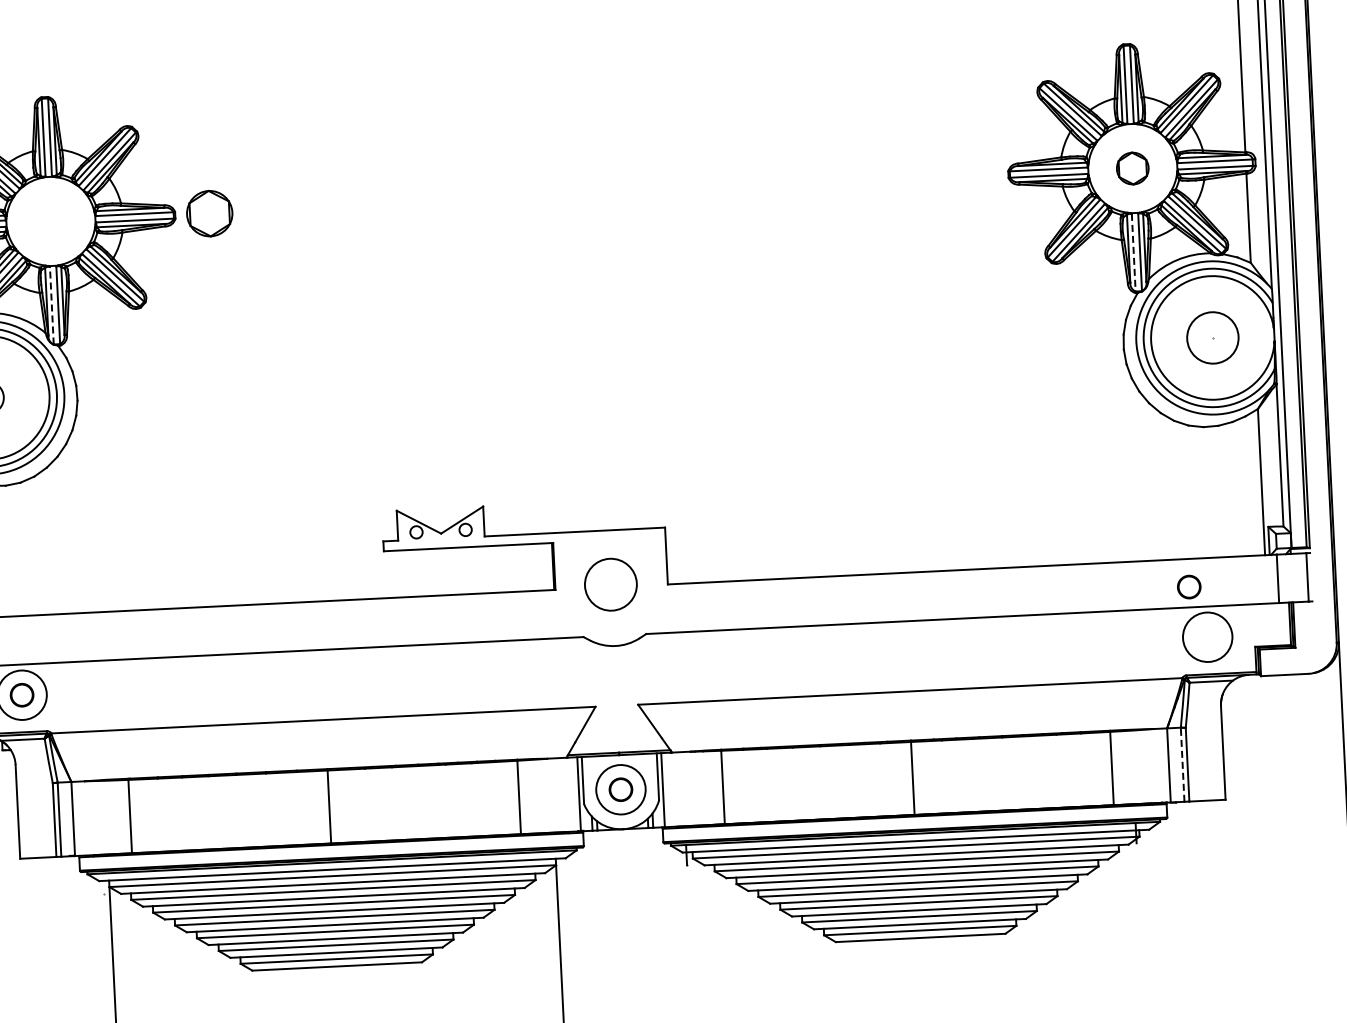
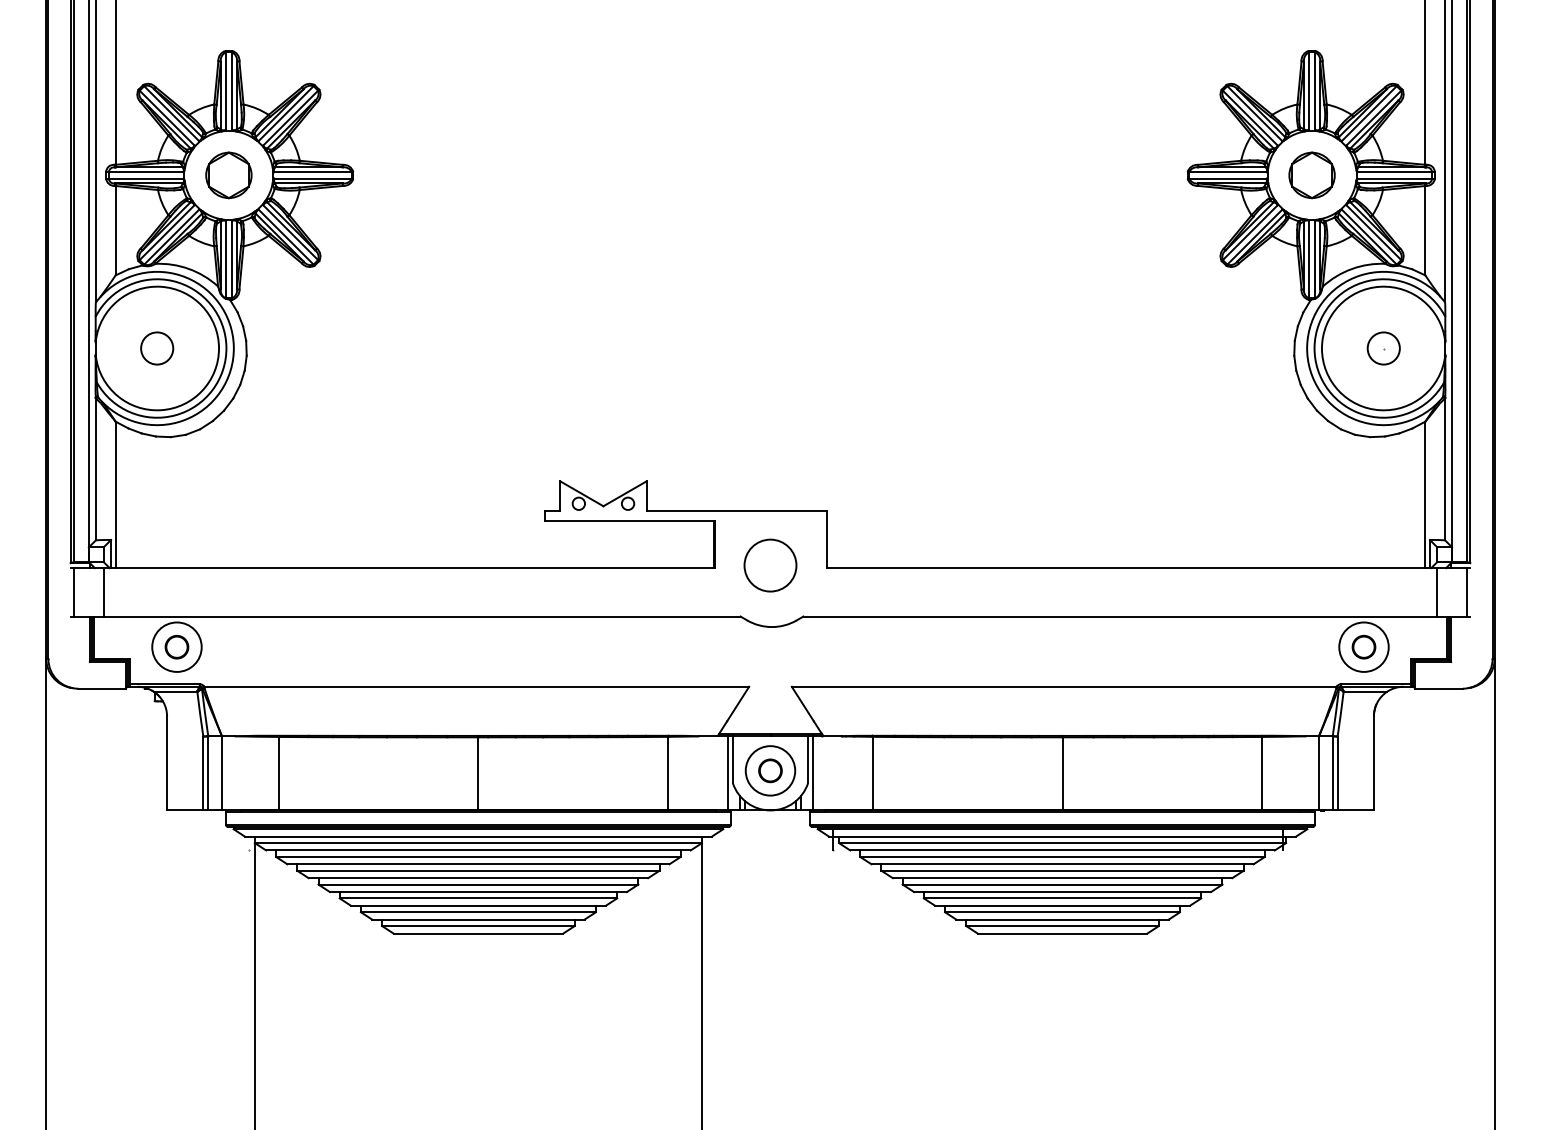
part: (1132, 168) -> (1311, 175), size x1.43
part: (209, 213) -> (228, 175), moved
line: (1133, 252) -> (1308, 259), dashed -> solid
line: (51, 305) -> (225, 259), dashed -> solid
circle: (1212, 337) -> (1383, 348), size x0.62
part: (1188, 587) -> (1363, 647), moved
line: (1182, 763) -> (1332, 772), dashed -> solid

